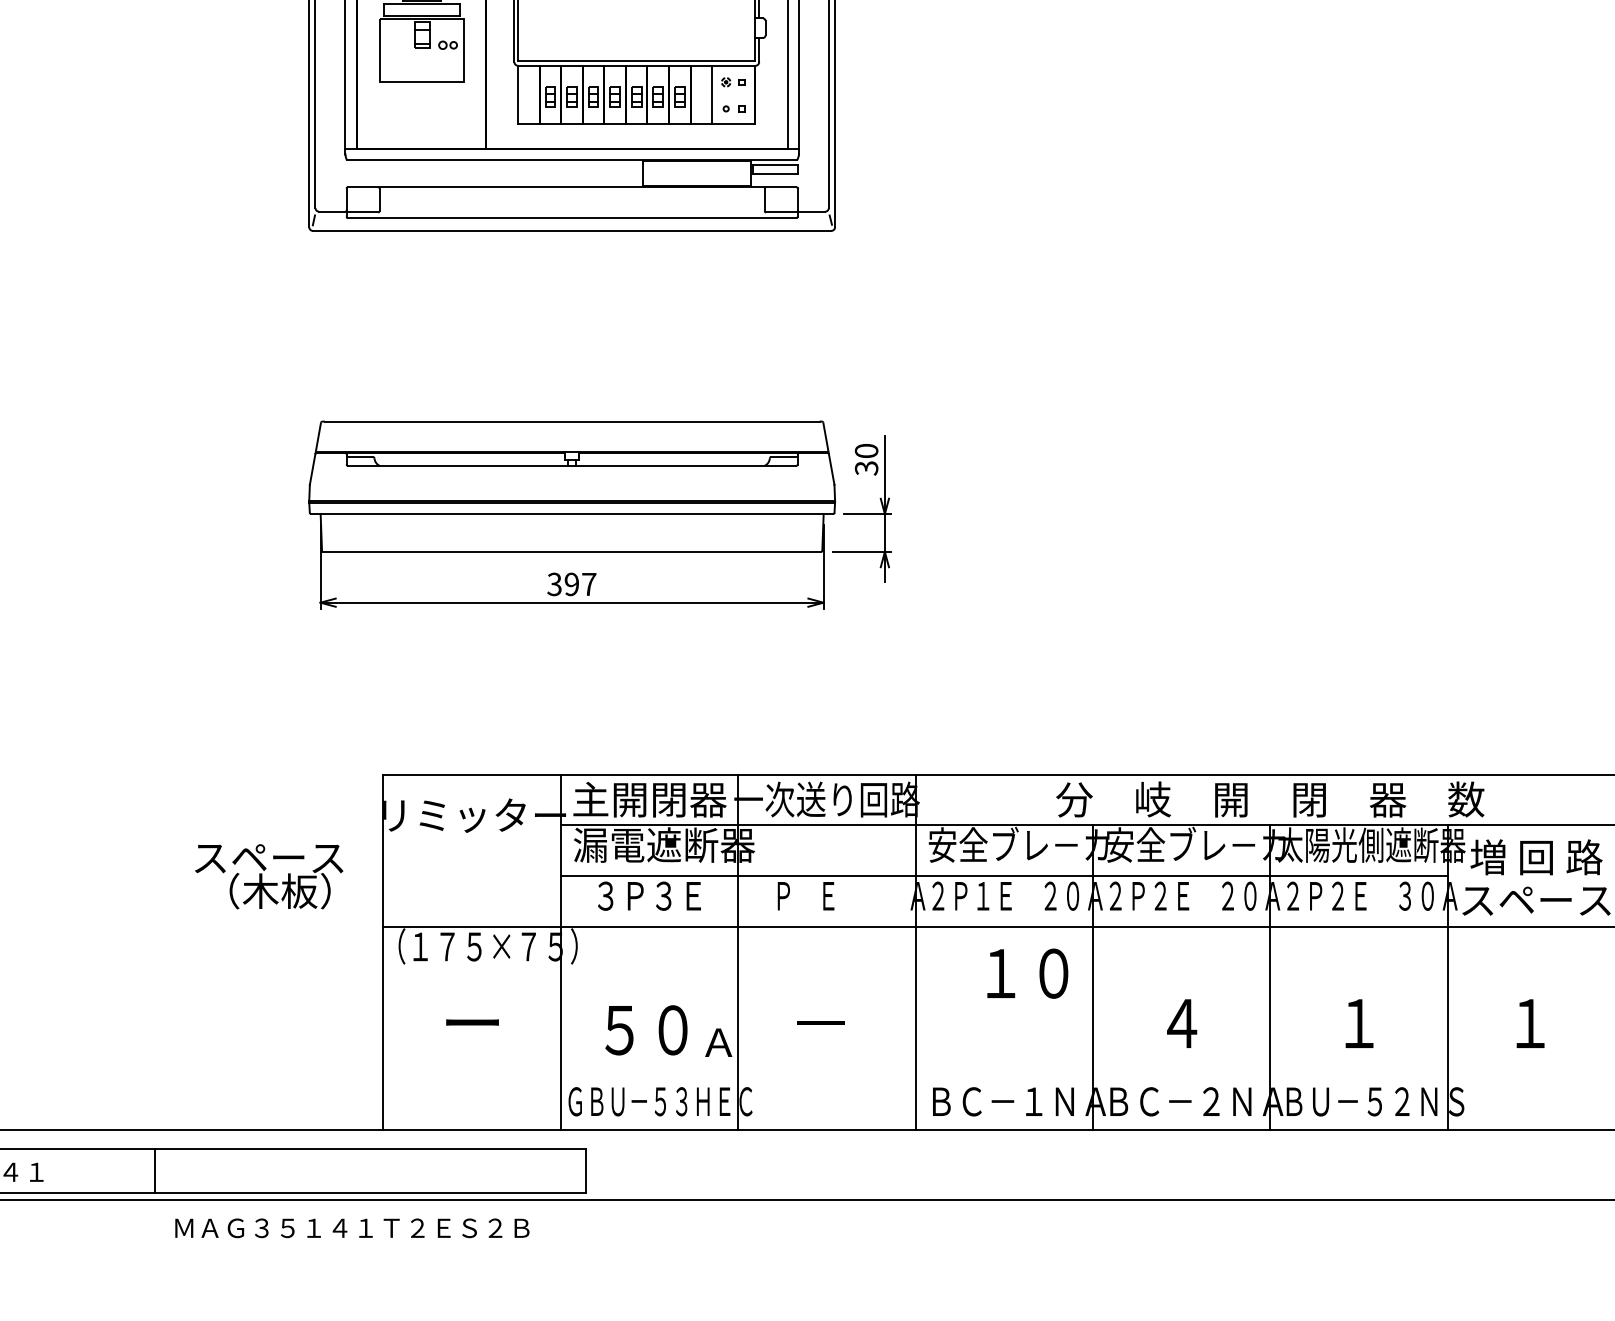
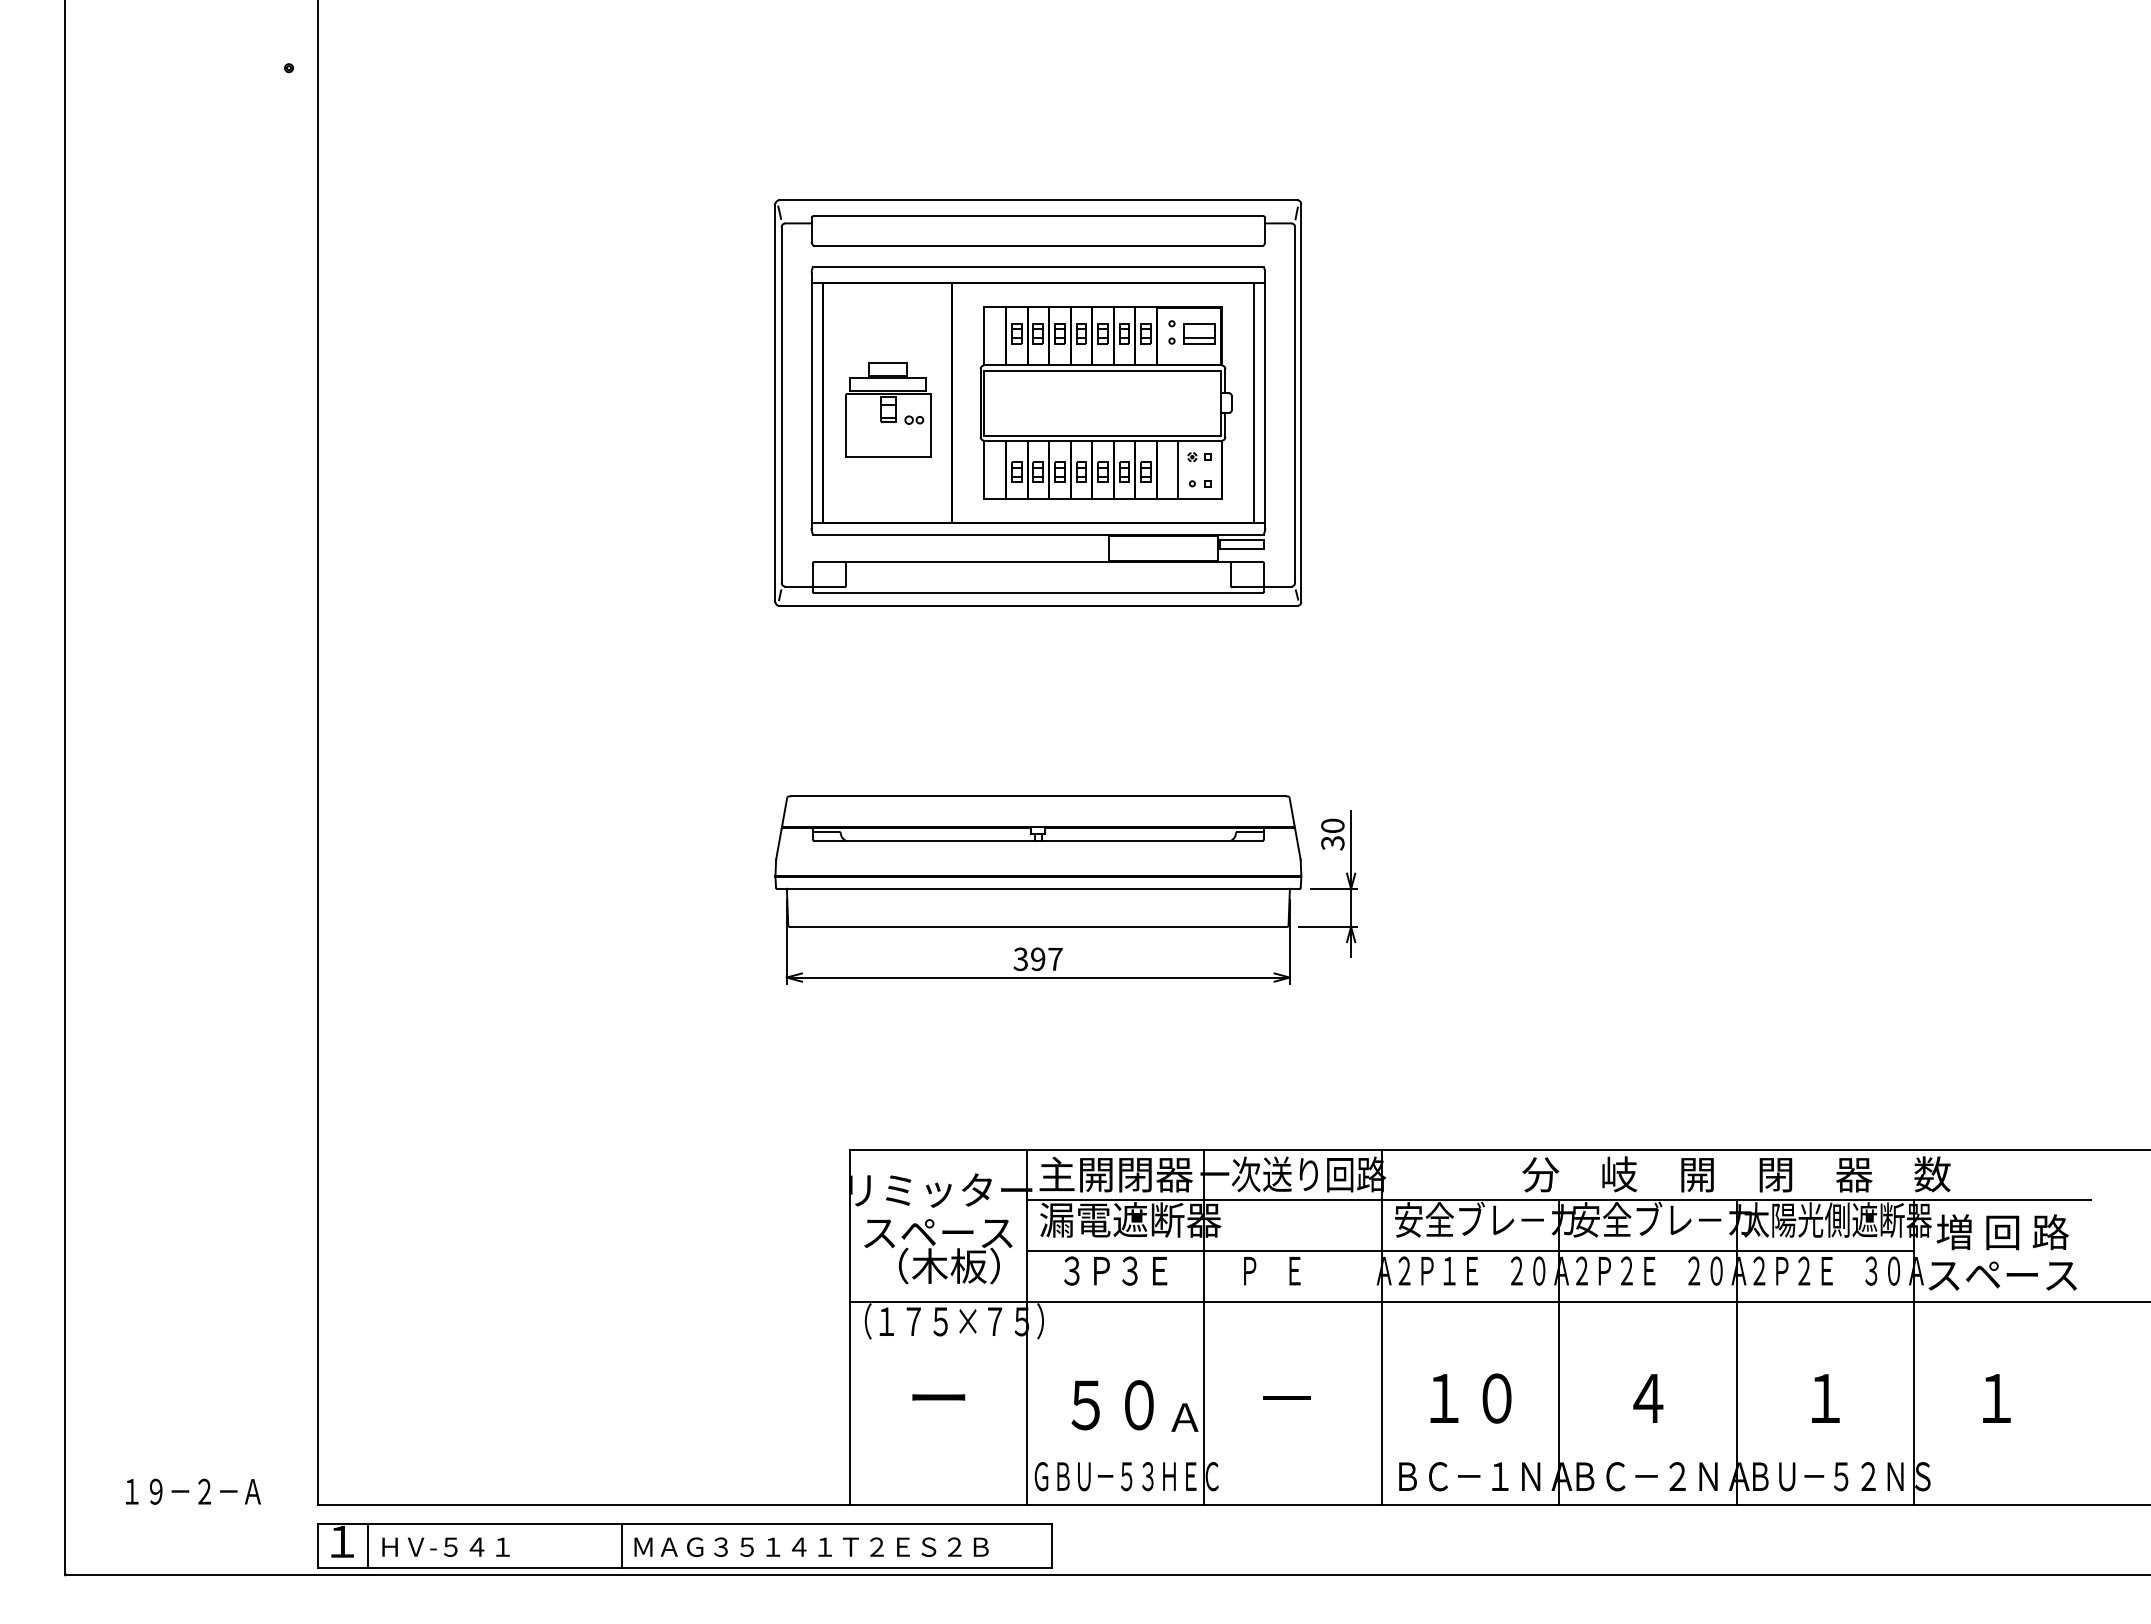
text: (269, 876) -> (938, 1251), moved
text: (1027, 973) -> (1470, 1398), moved
text: (352, 1227) -> (811, 1546), moved

